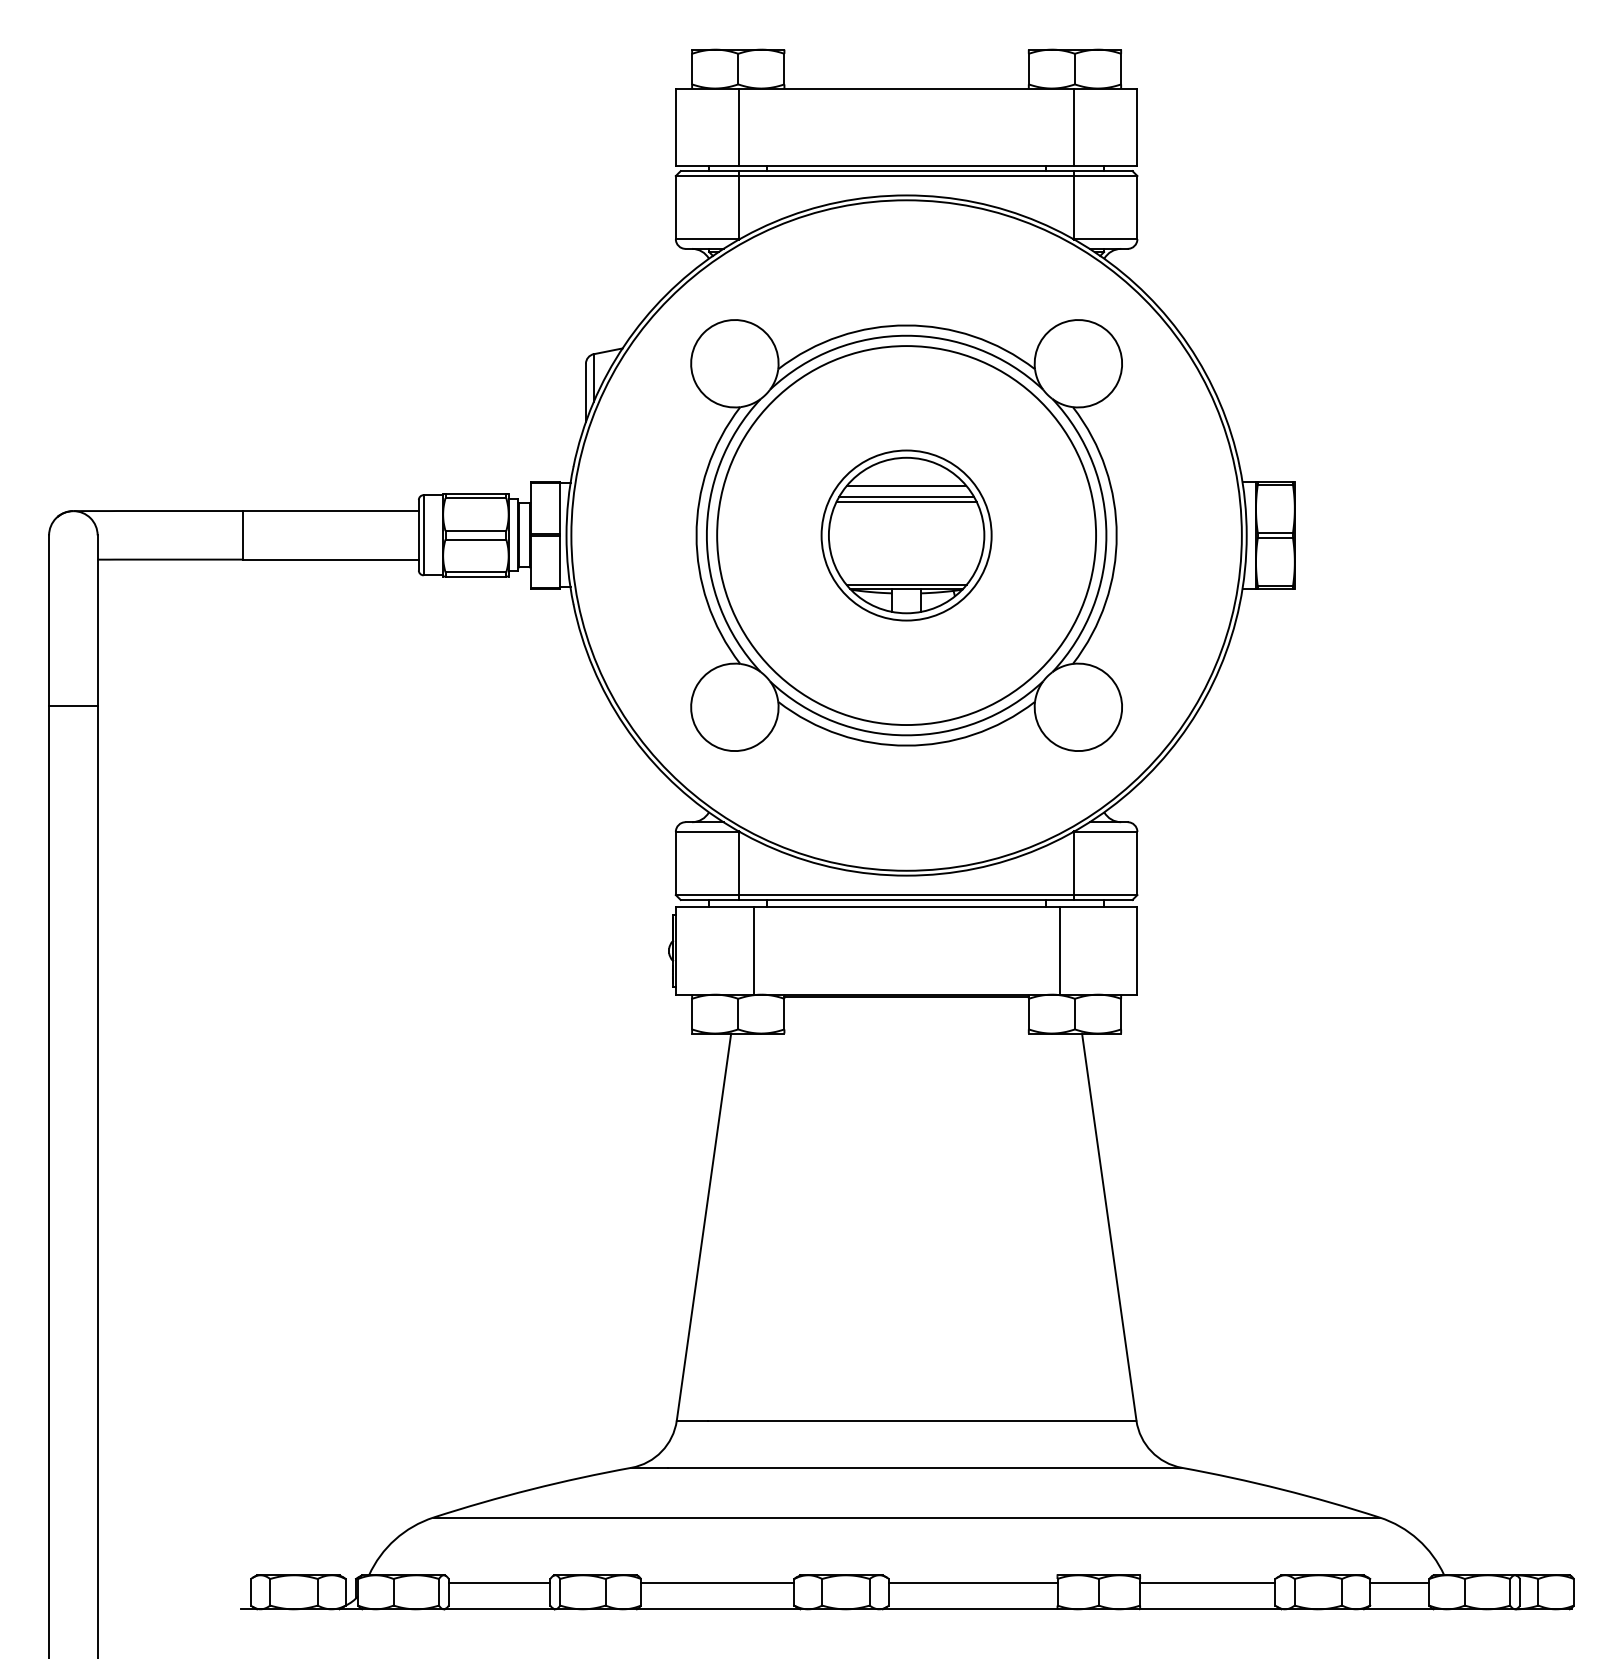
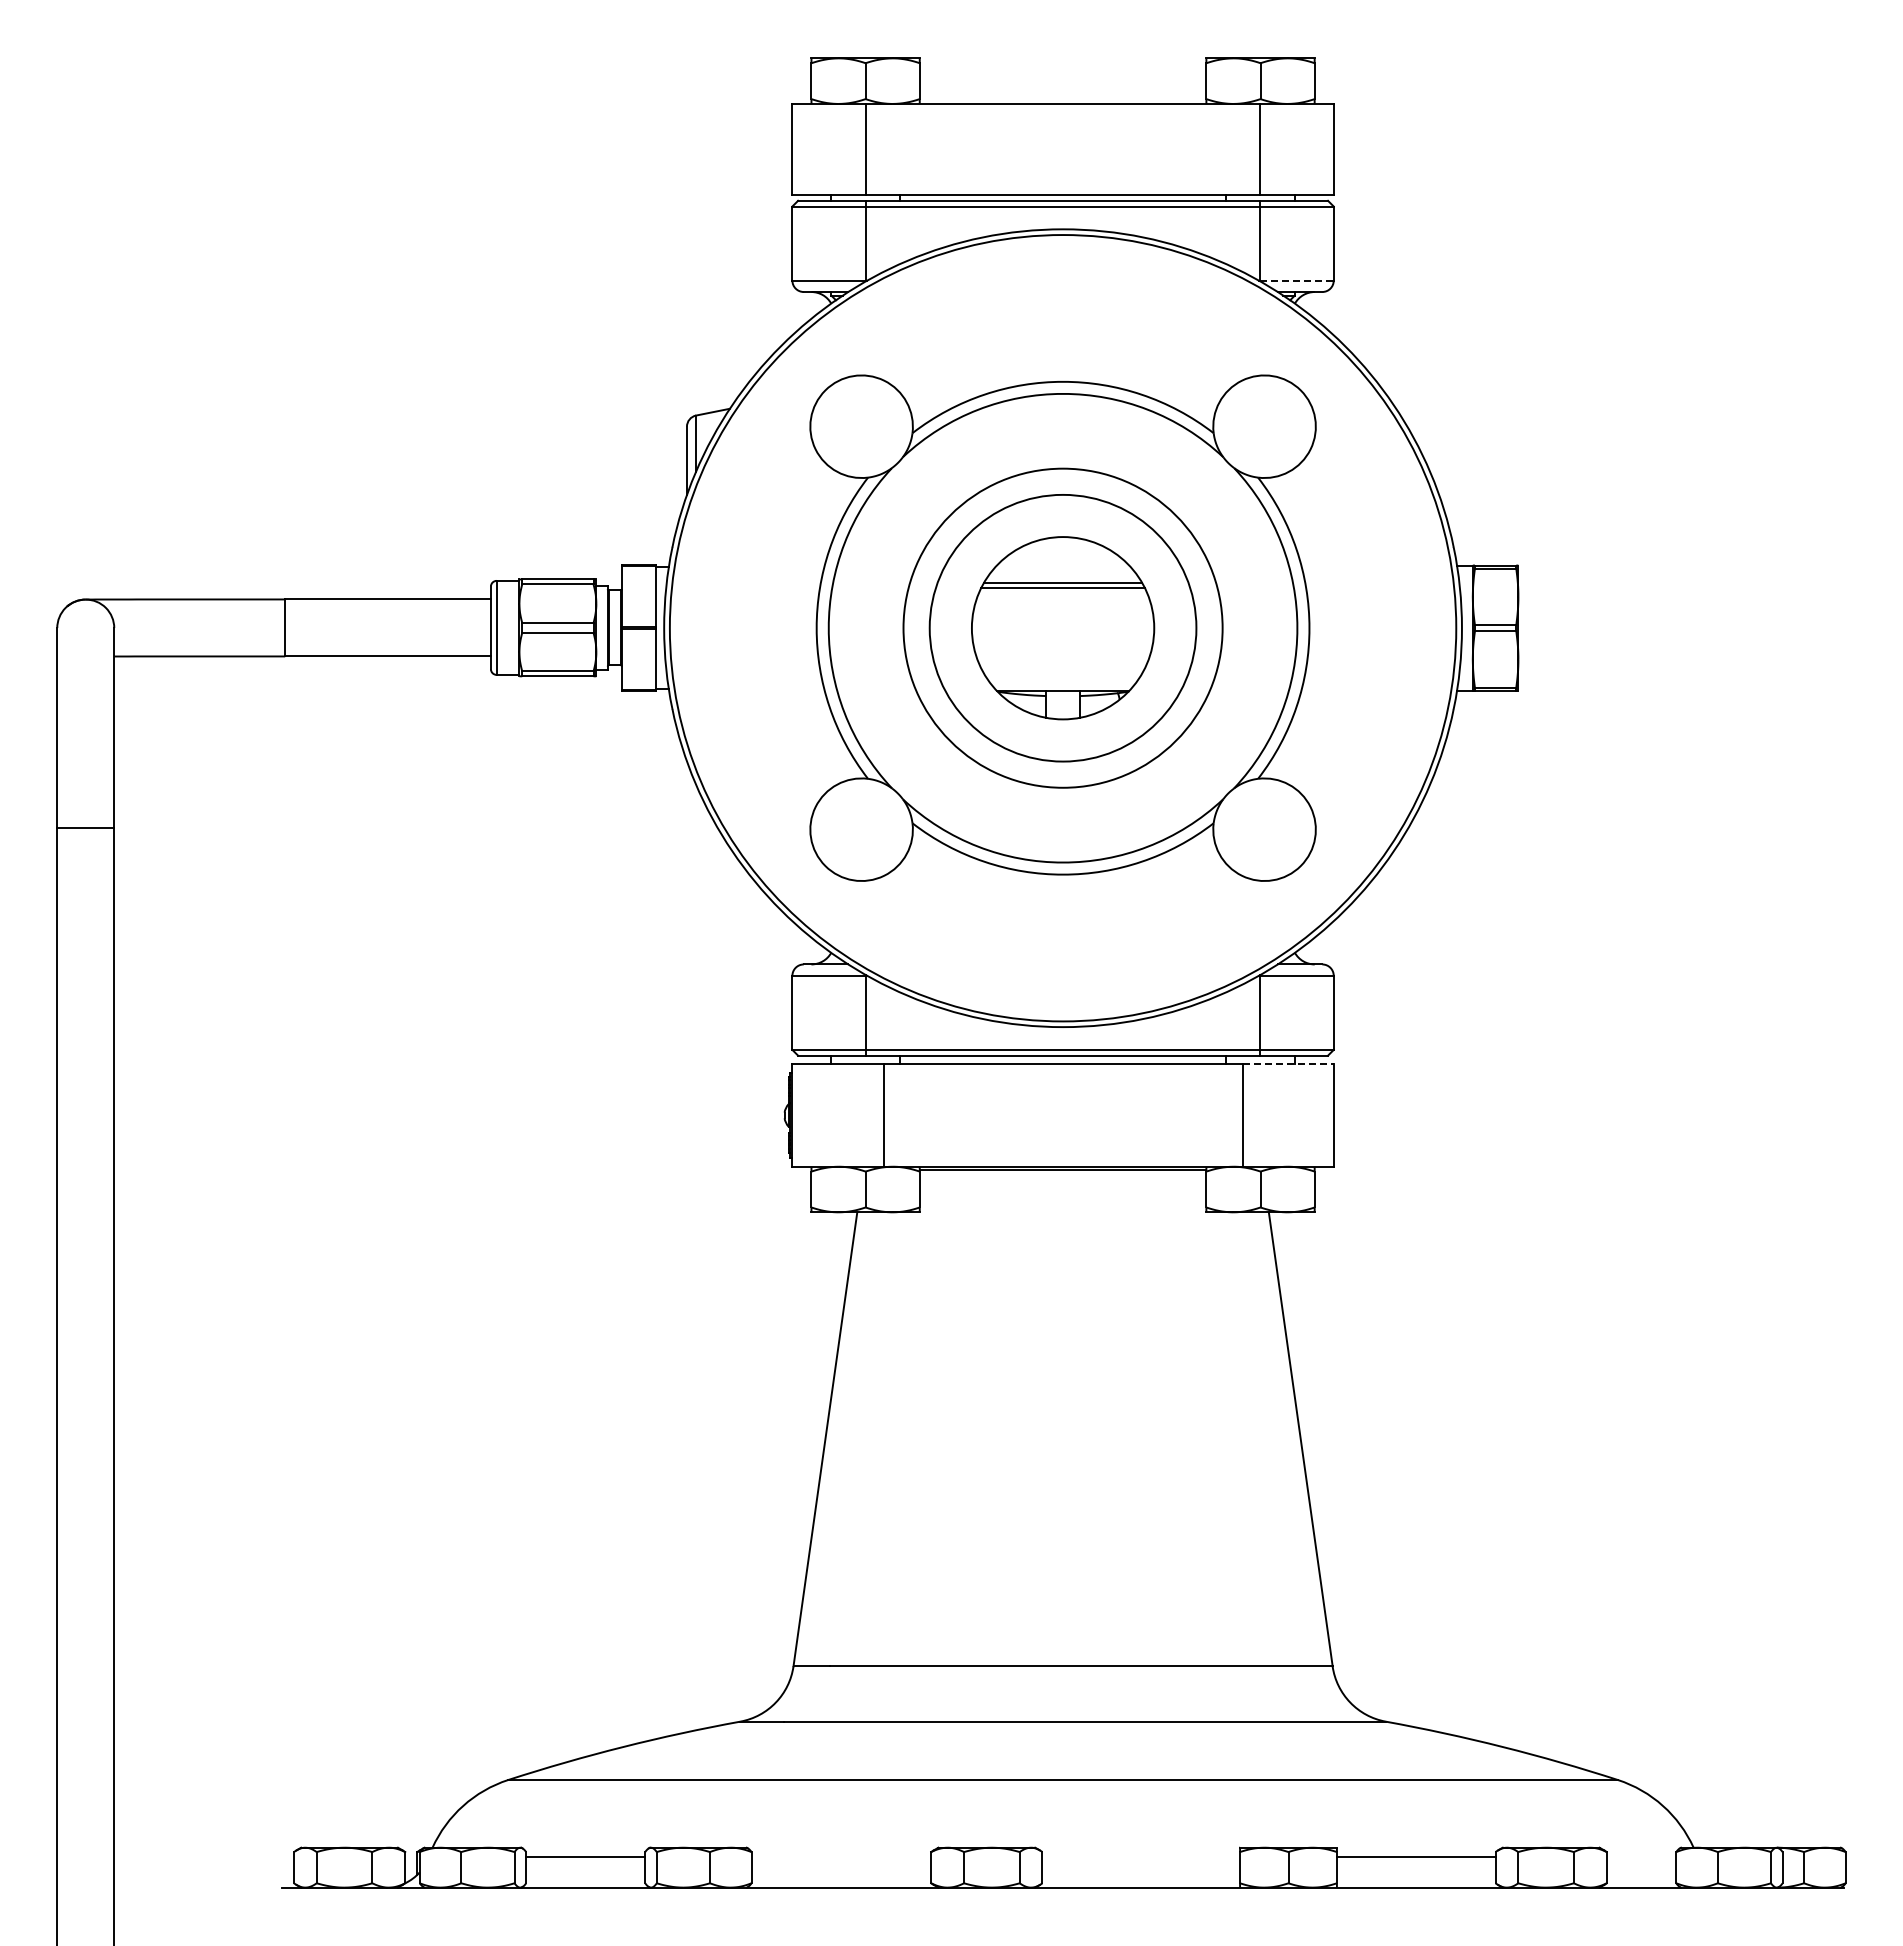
line: (1106, 239) -> (1297, 280), solid -> dashed
line: (906, 485) -> (1062, 569), removed
circle: (906, 534) -> (1062, 627), size x0.6
circle: (906, 534) -> (1062, 627), size x1.6
line: (906, 585) -> (1062, 686), removed
line: (1098, 907) -> (1288, 1064), solid -> dashed
line: (717, 1583) -> (841, 1857), removed
line: (973, 1583) -> (1141, 1857), removed
line: (1399, 1583) -> (1641, 1857), removed

